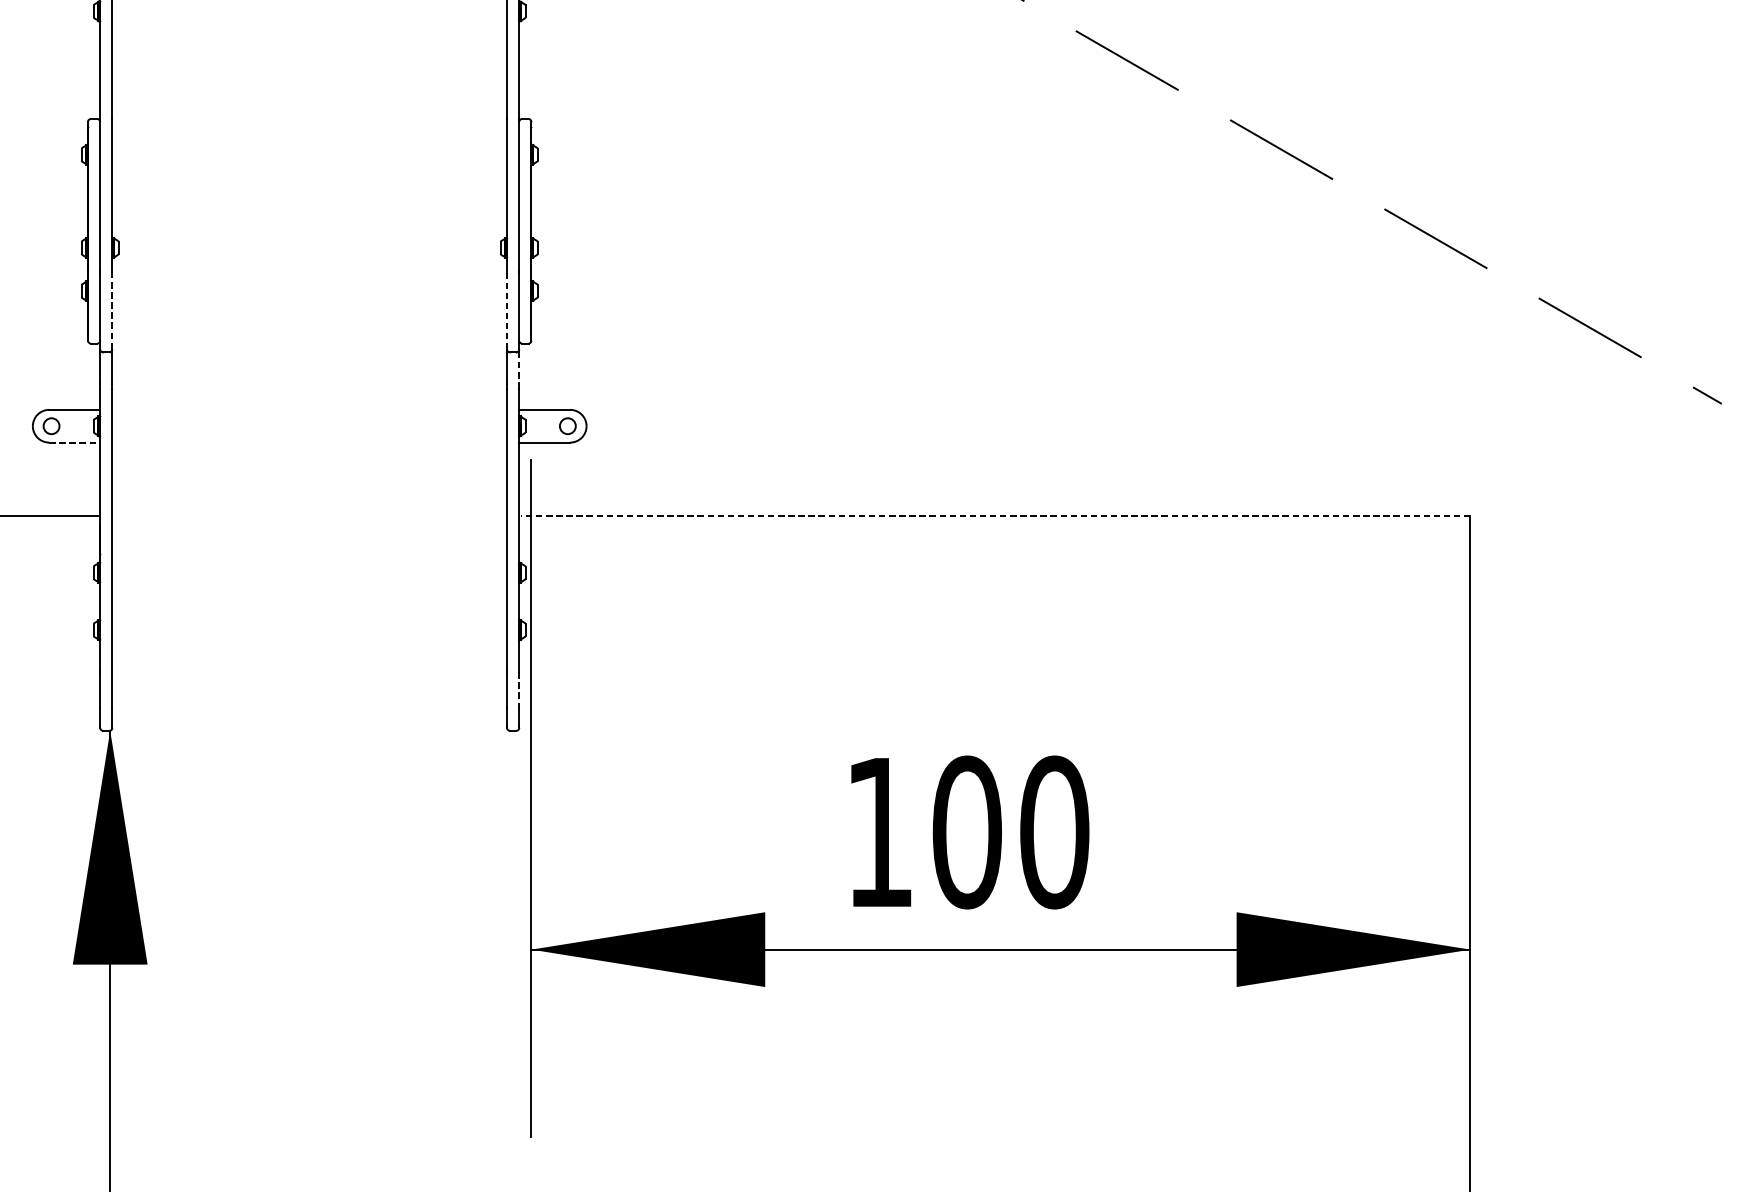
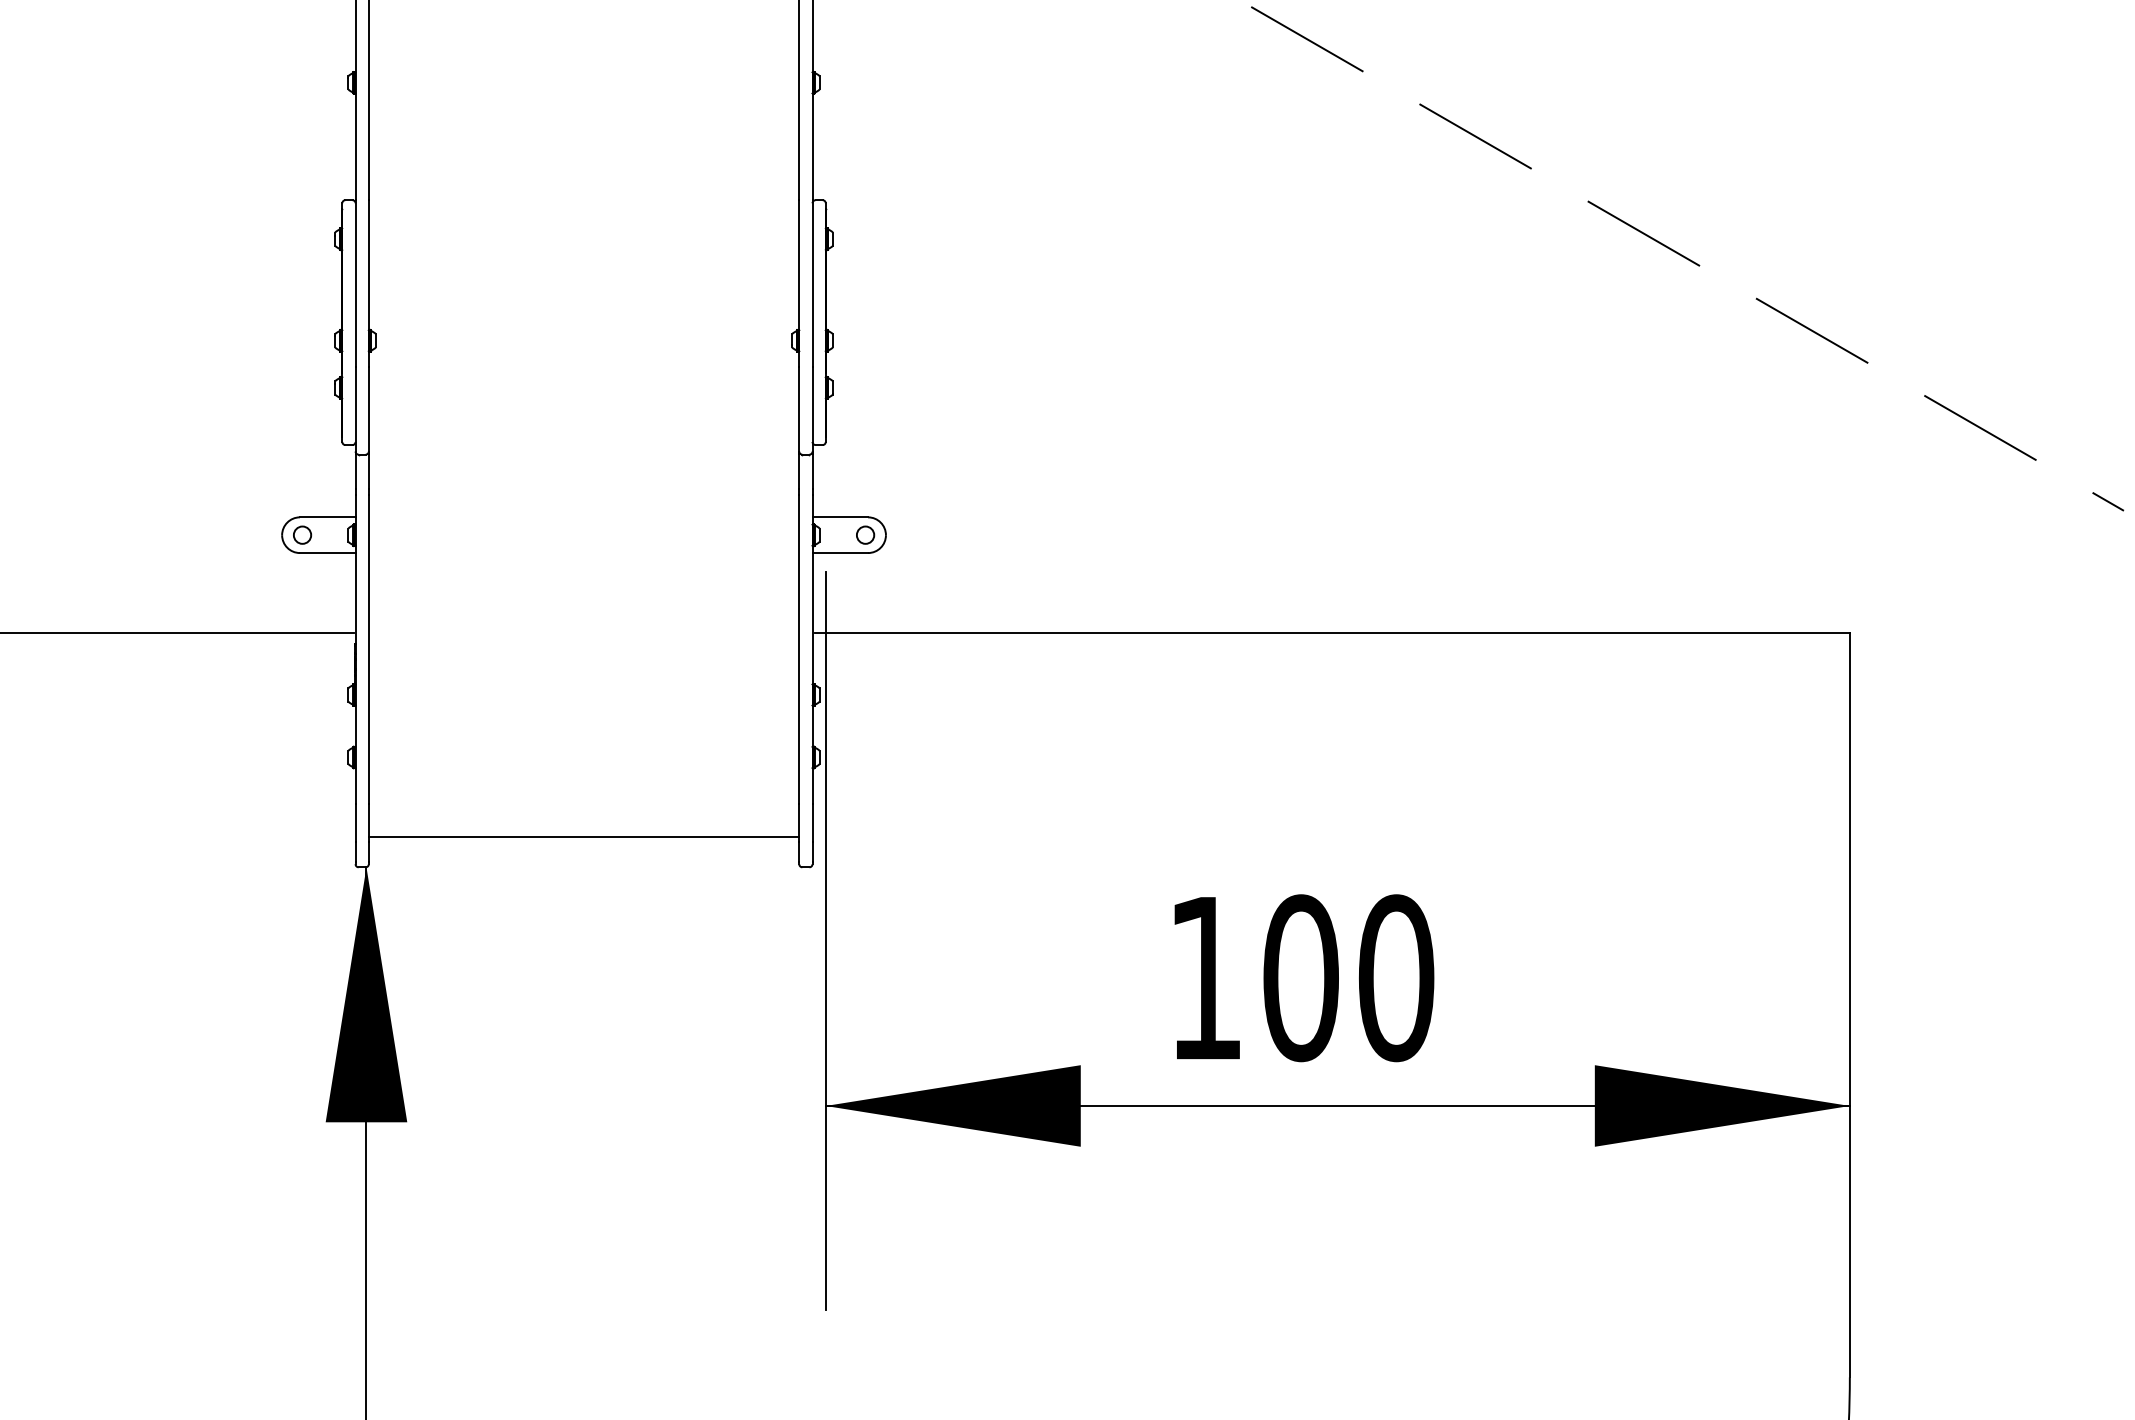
line: (112, 310) -> (368, 409), dashed -> solid
line: (507, 310) -> (799, 408), dashed -> solid
line: (519, 367) -> (812, 471), dashed -> solid
line: (74, 443) -> (327, 553), dashed -> solid
line: (996, 516) -> (1332, 633), dashed -> solid
line: (519, 690) -> (812, 823), dashed -> solid
line: (309, 703) -> (583, 837), added

